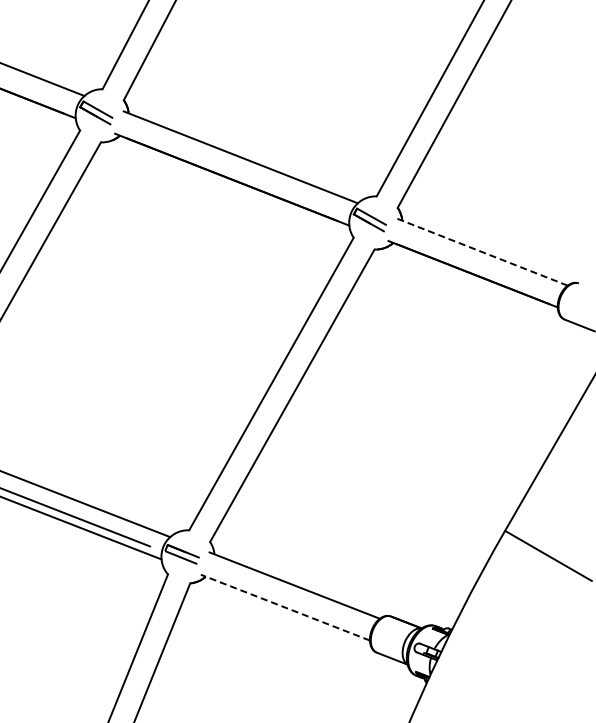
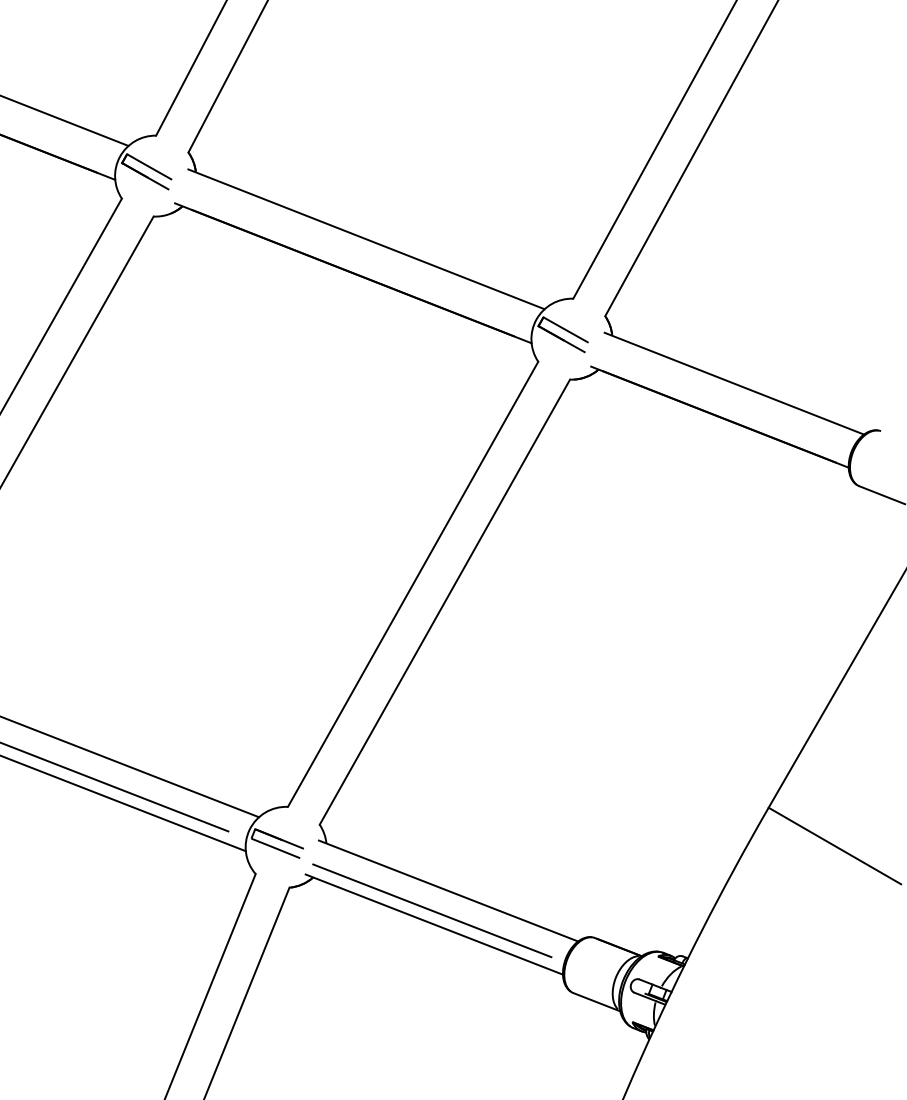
line: (482, 252) -> (734, 384), dashed -> solid
line: (283, 598) -> (431, 910), added
line: (285, 607) -> (434, 924), dashed -> solid

